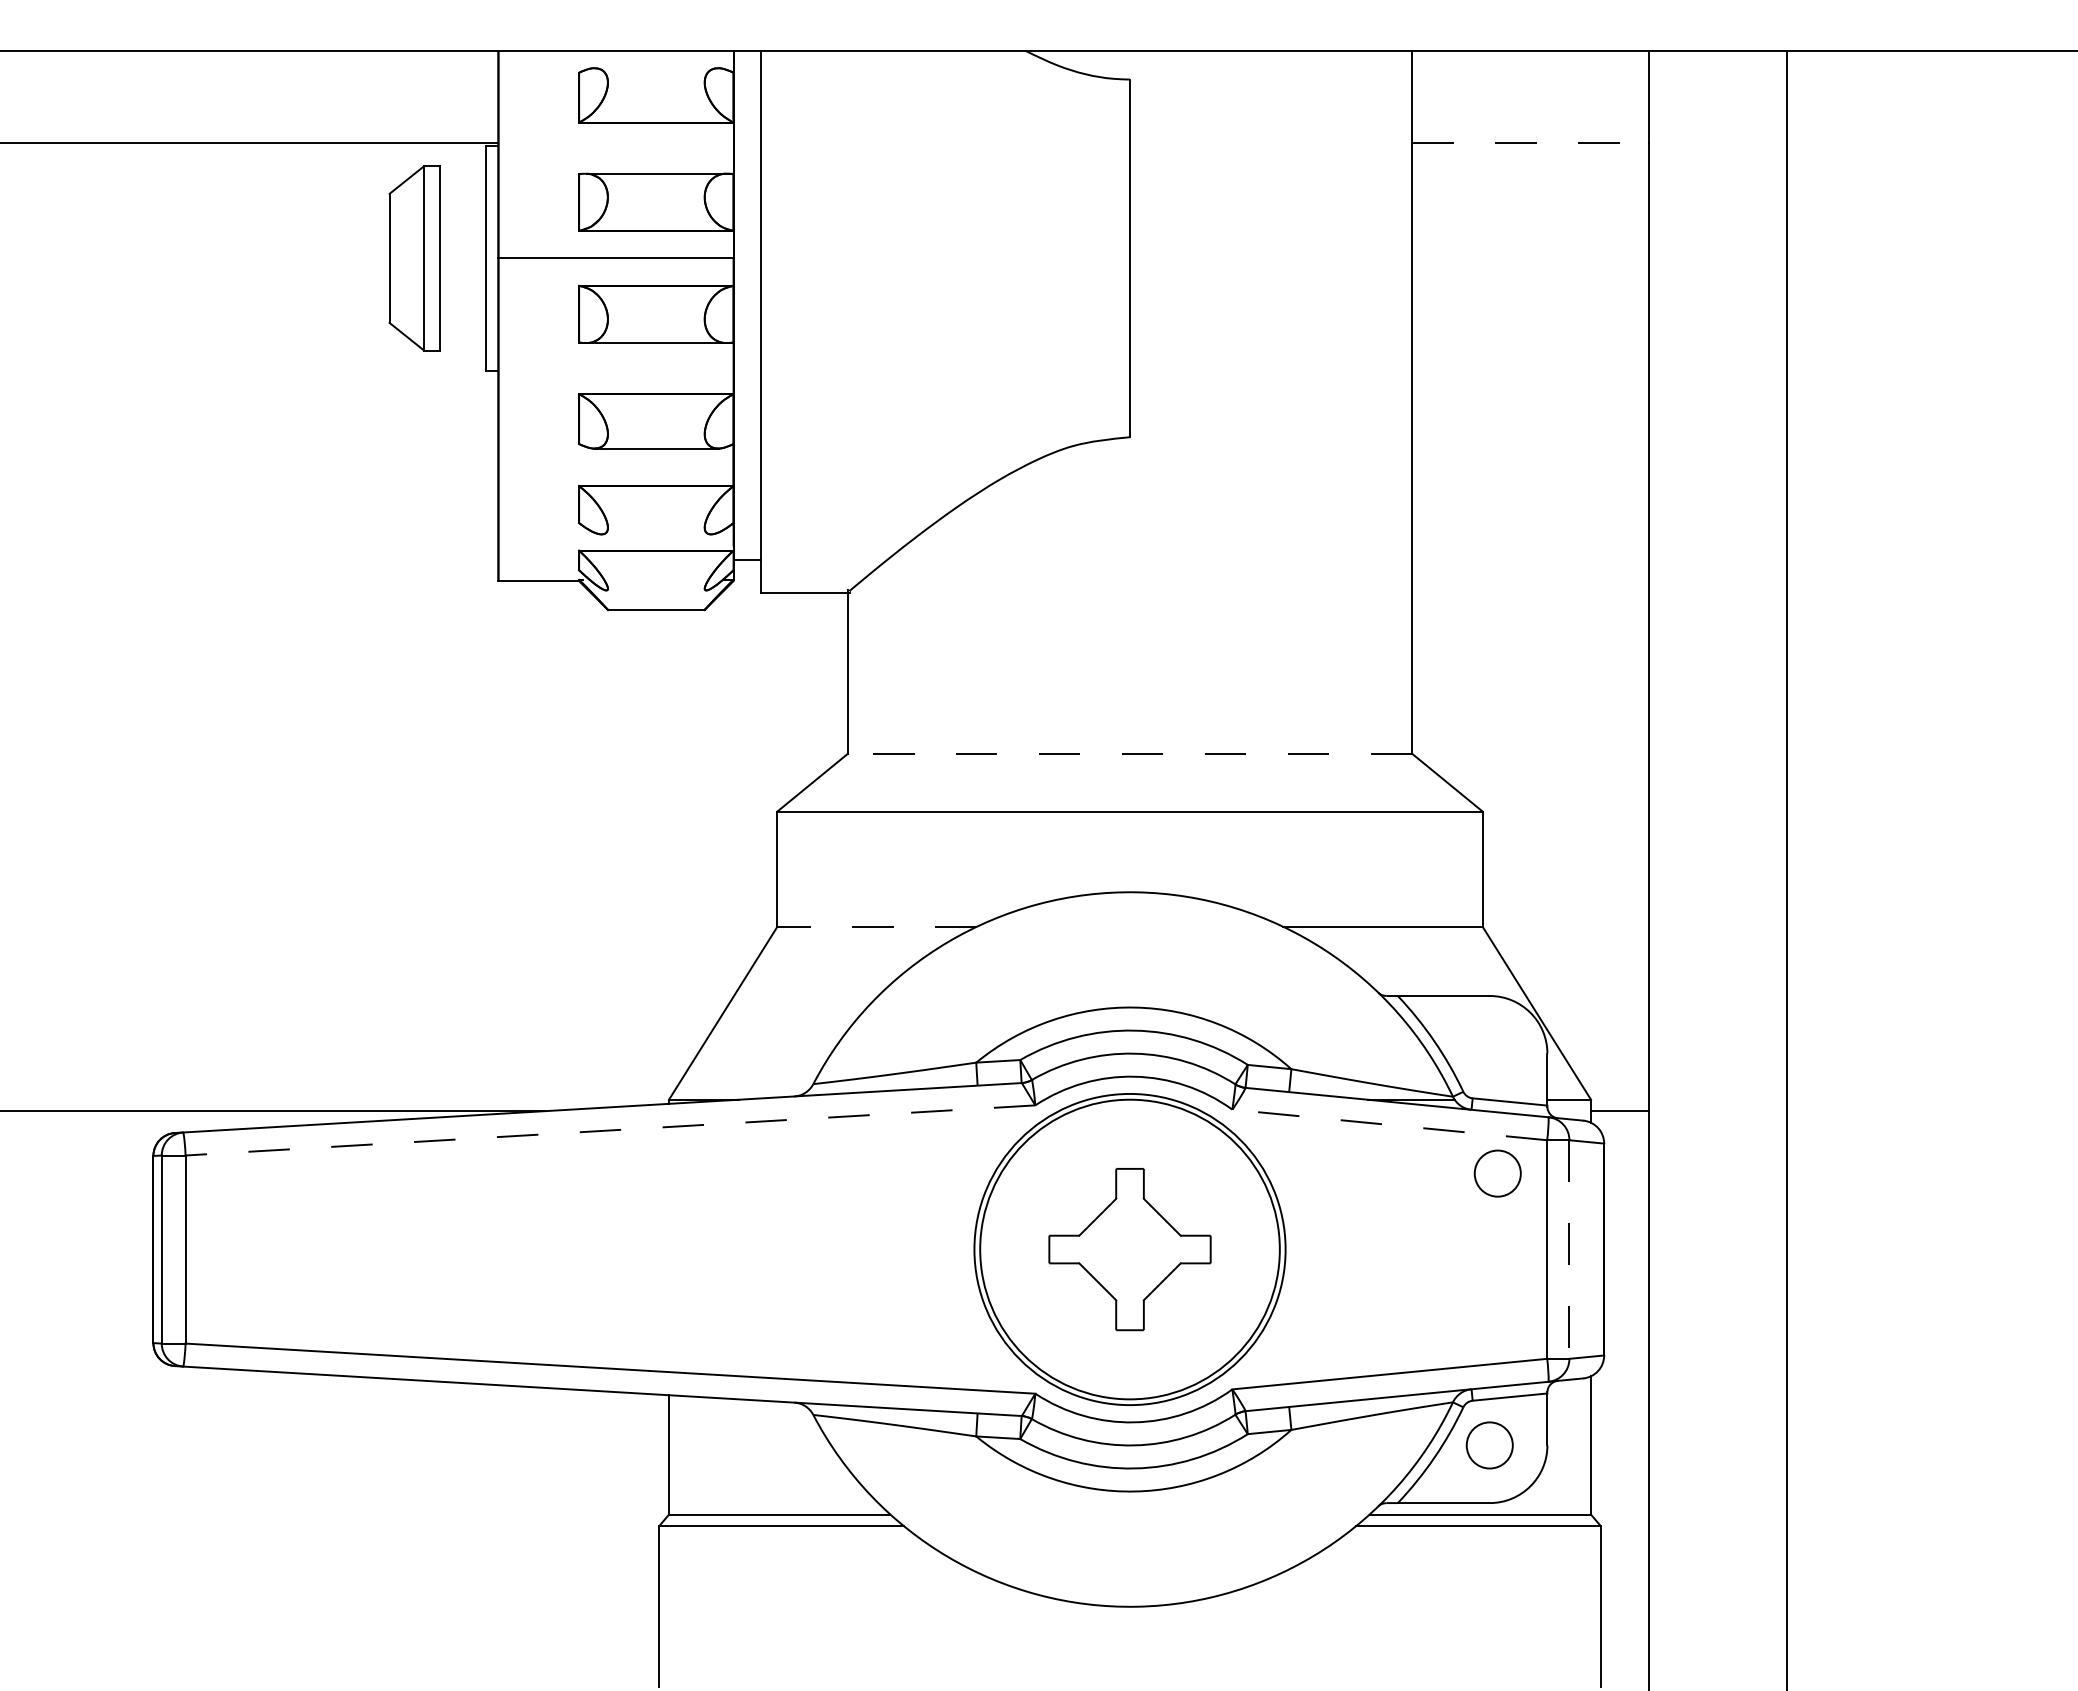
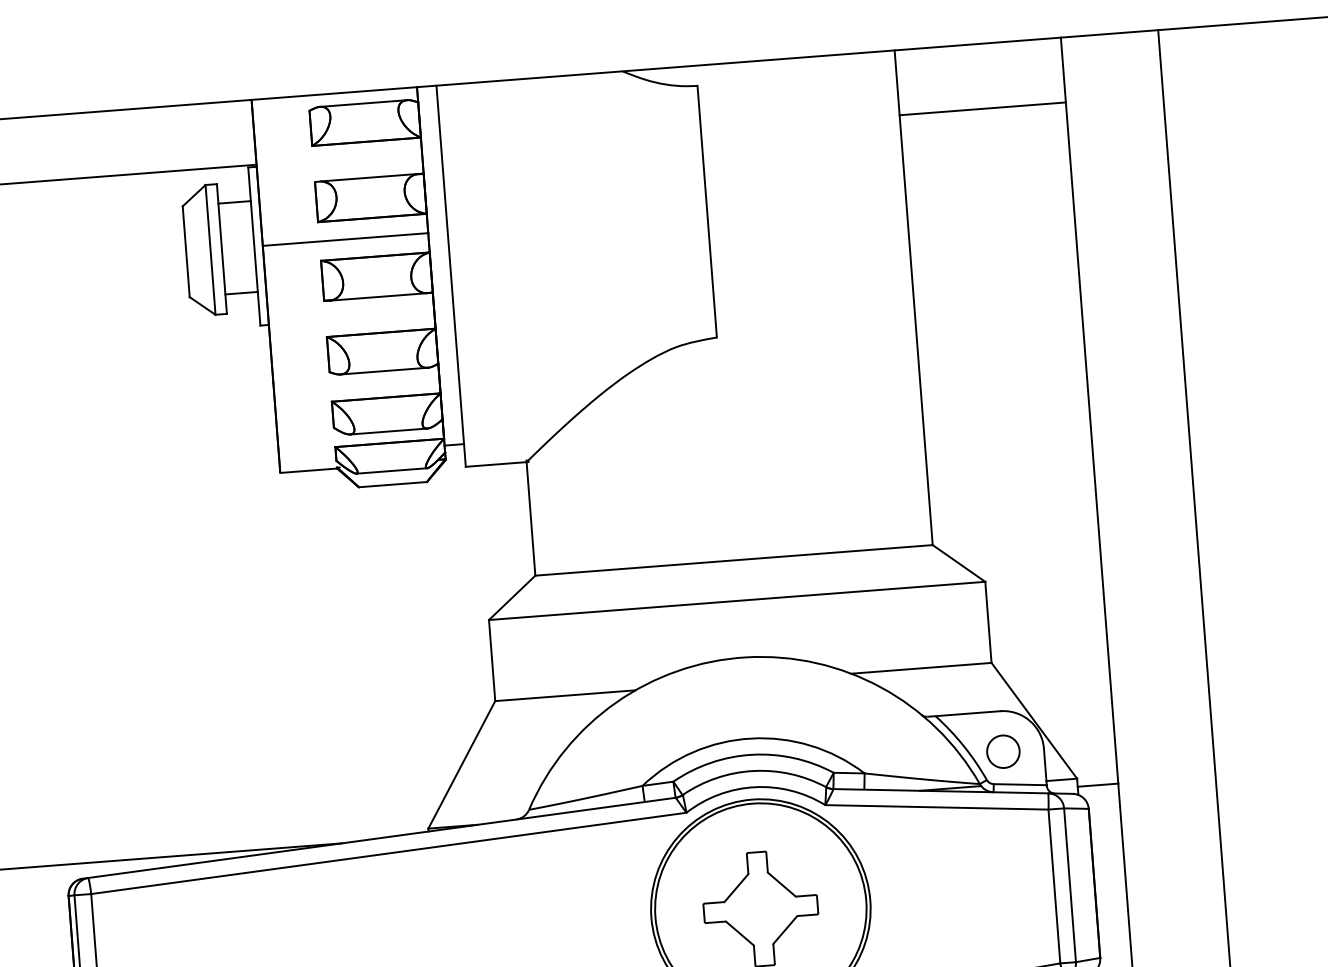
line: (655, 68) -> (363, 103), added
line: (1531, 143) -> (983, 109), dashed -> solid
line: (463, 193) -> (234, 202), added
line: (463, 322) -> (241, 292), added
line: (656, 534) -> (388, 431), added
line: (656, 590) -> (392, 471), added
line: (1129, 753) -> (733, 560), dashed -> solid
line: (877, 926) -> (565, 695), dashed -> solid
line: (1389, 1124) -> (936, 807), dashed -> solid
line: (610, 1130) -> (388, 853), dashed -> solid
circle: (1497, 1173) -> (1003, 751), moved
line: (1569, 1250) -> (1070, 885), dashed -> solid

